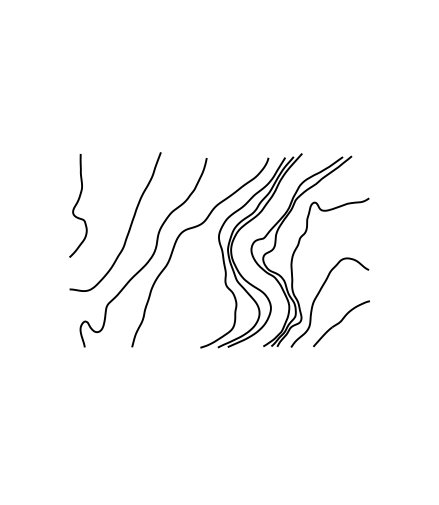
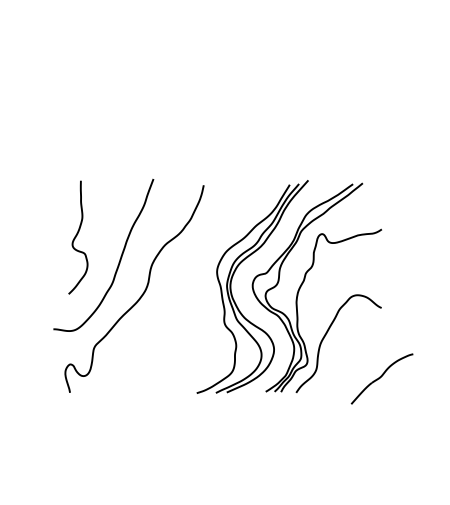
curve: (77, 204) -> (77, 236), moved
curve: (194, 228) -> (190, 262), removed
part: (341, 323) -> (382, 378), moved

